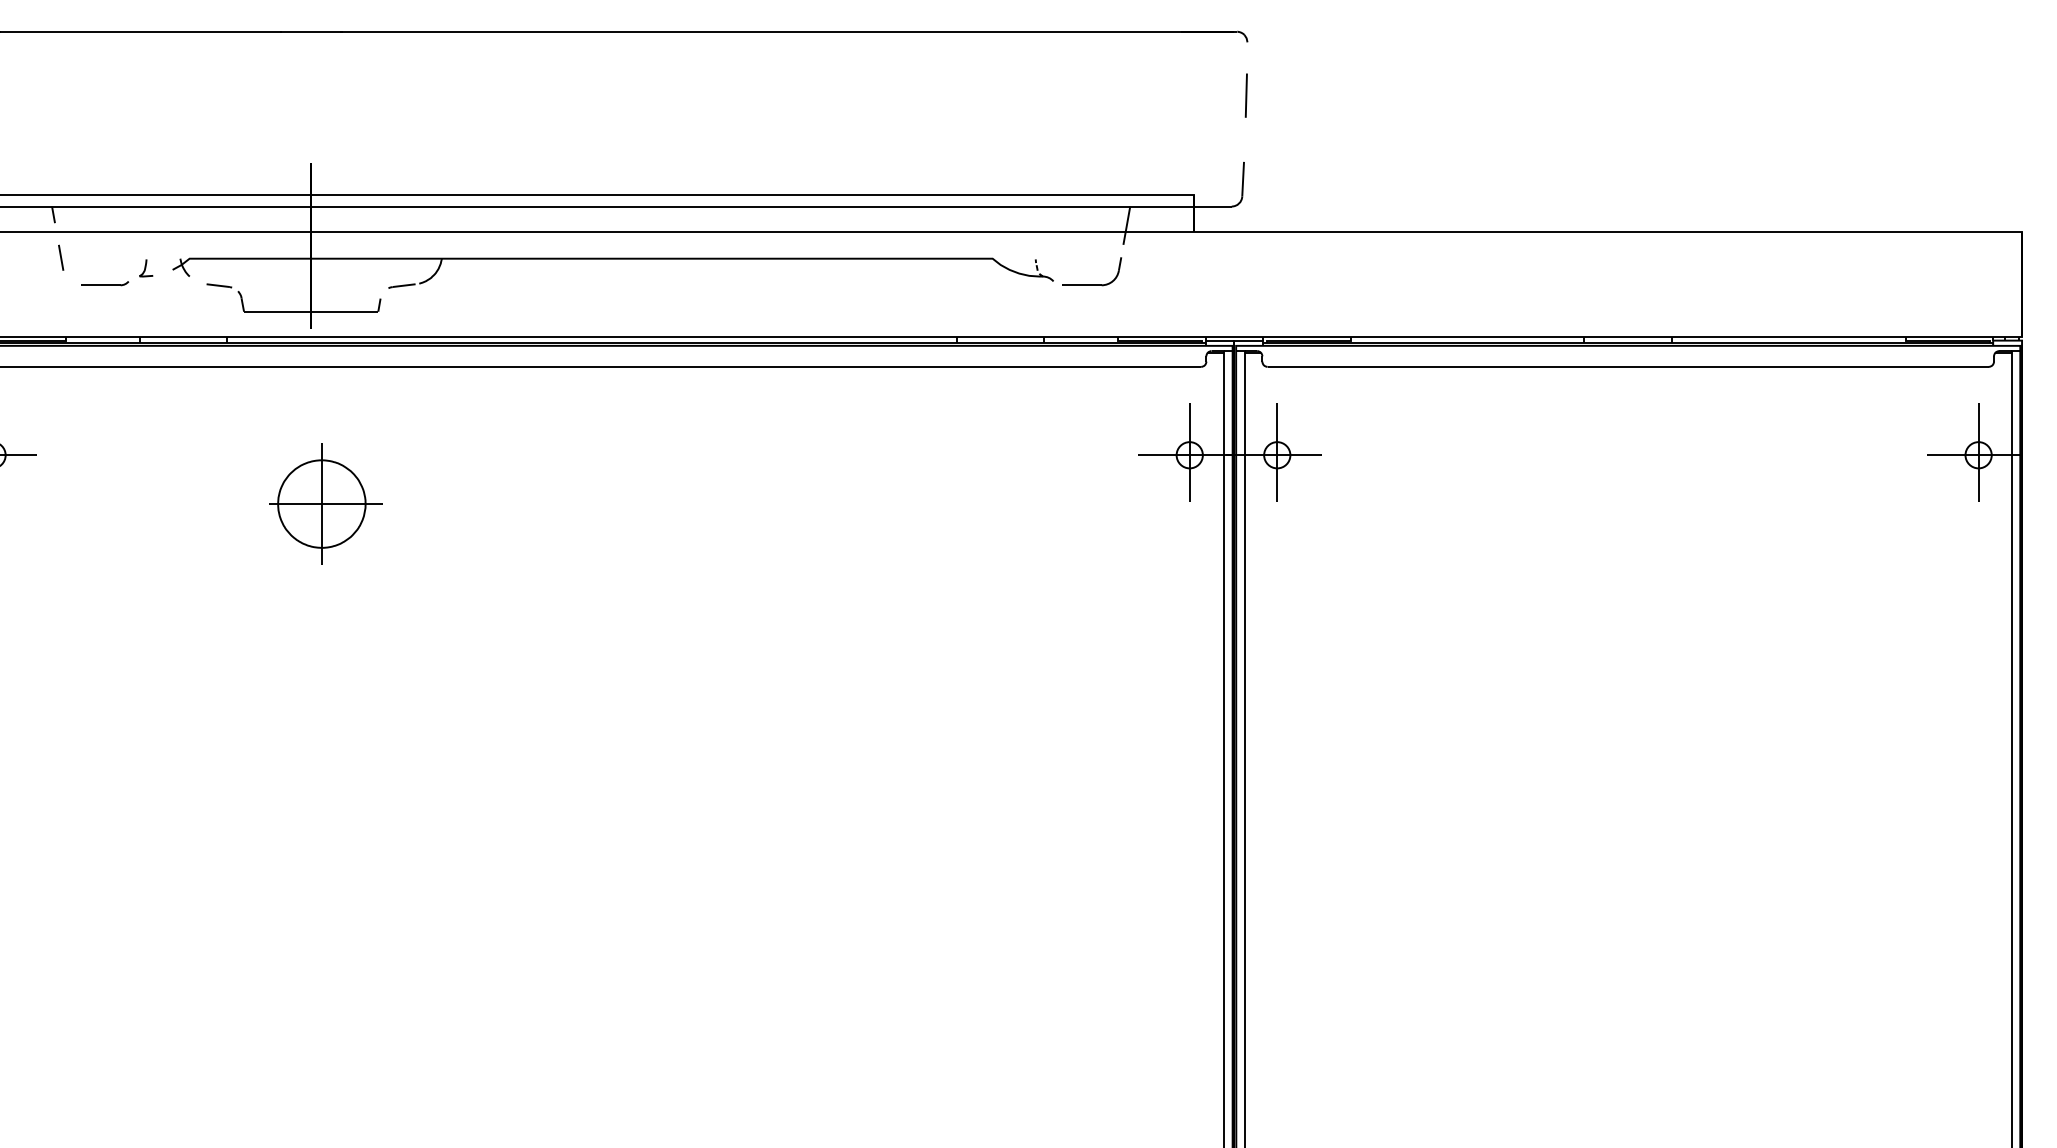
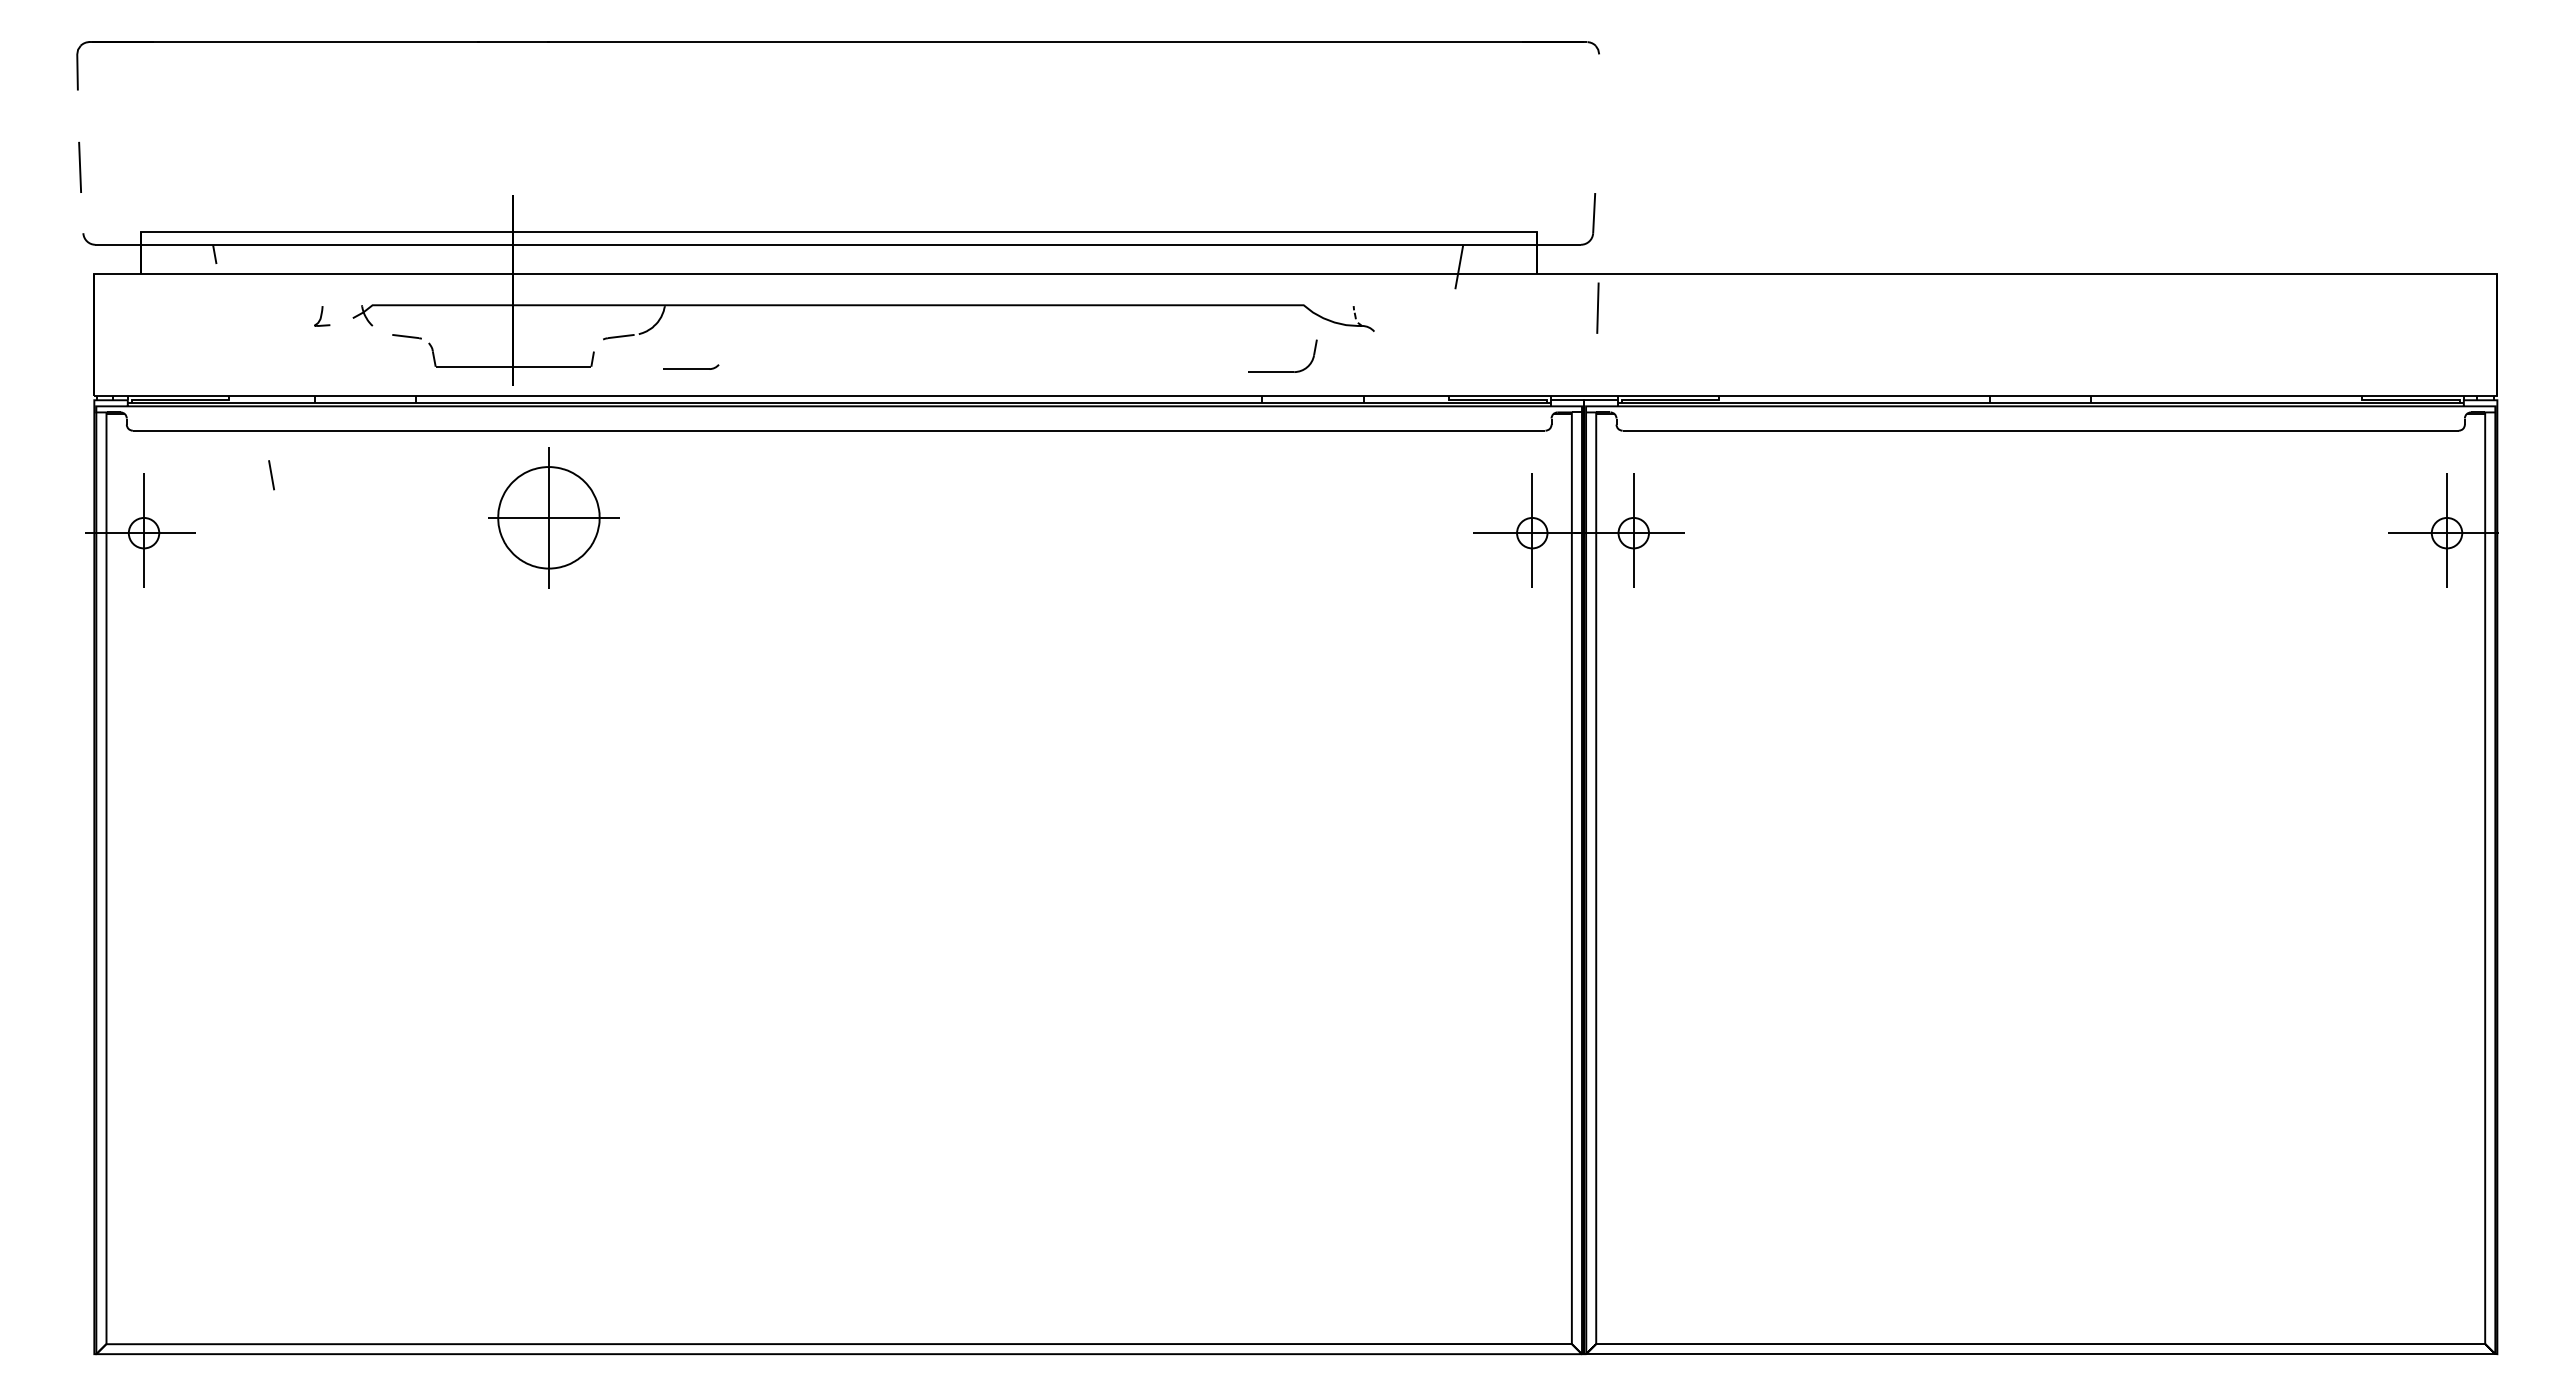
line: (1245, 95) -> (1597, 307), moved
line: (61, 258) -> (271, 475), moved
part: (105, 283) -> (691, 366), moved
part: (1091, 284) -> (1282, 371), moved
part: (325, 503) -> (553, 517), moved

